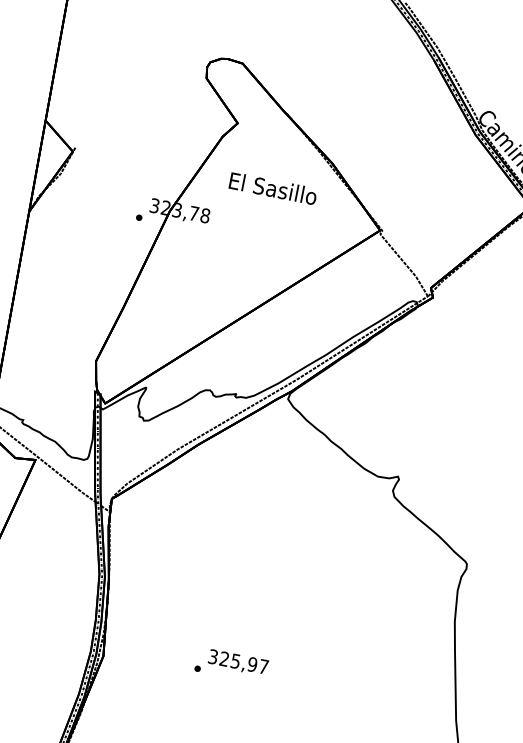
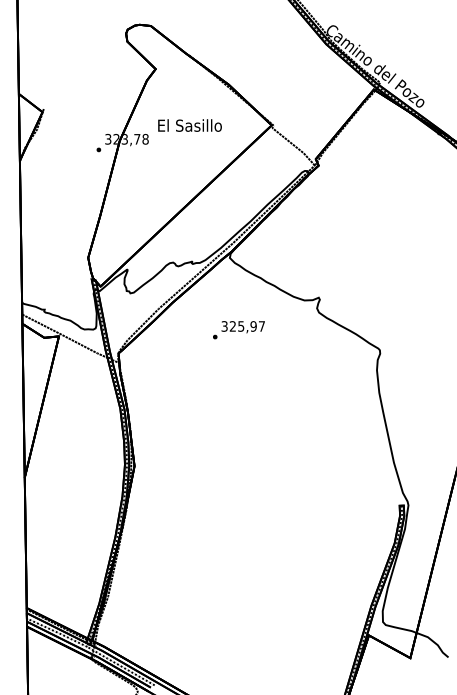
text: (272, 188) -> (189, 125), moved
text: (230, 666) -> (238, 330), moved

